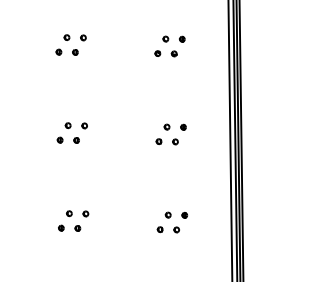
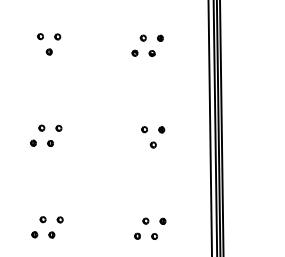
part: (58, 51) -> (31, 51), removed
part: (158, 141) -> (135, 144), removed

